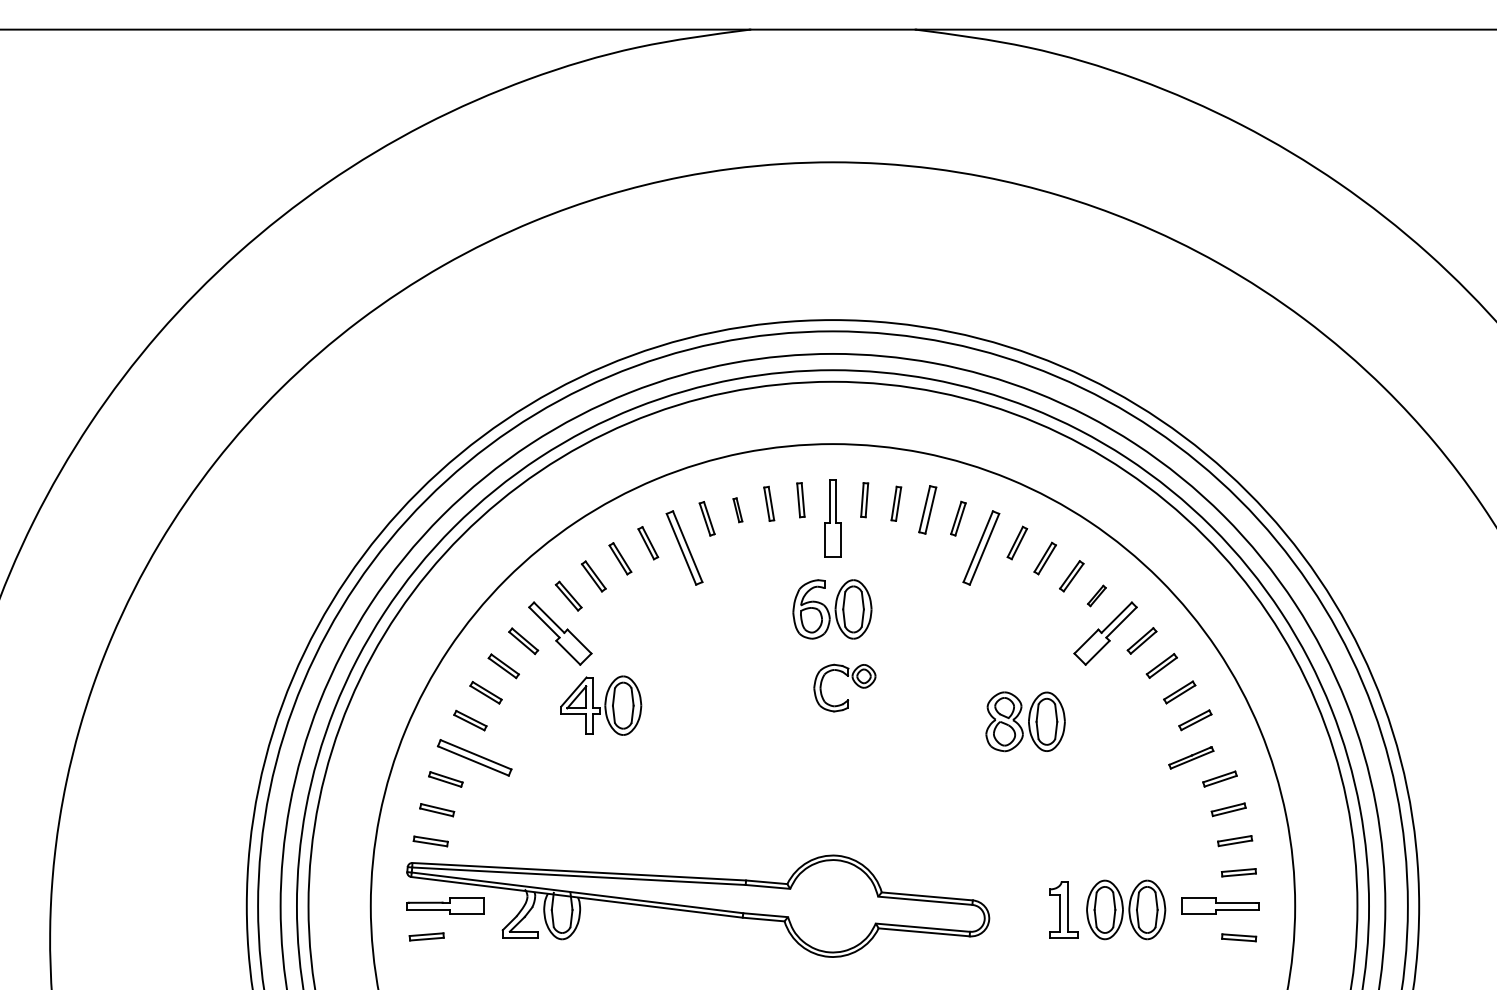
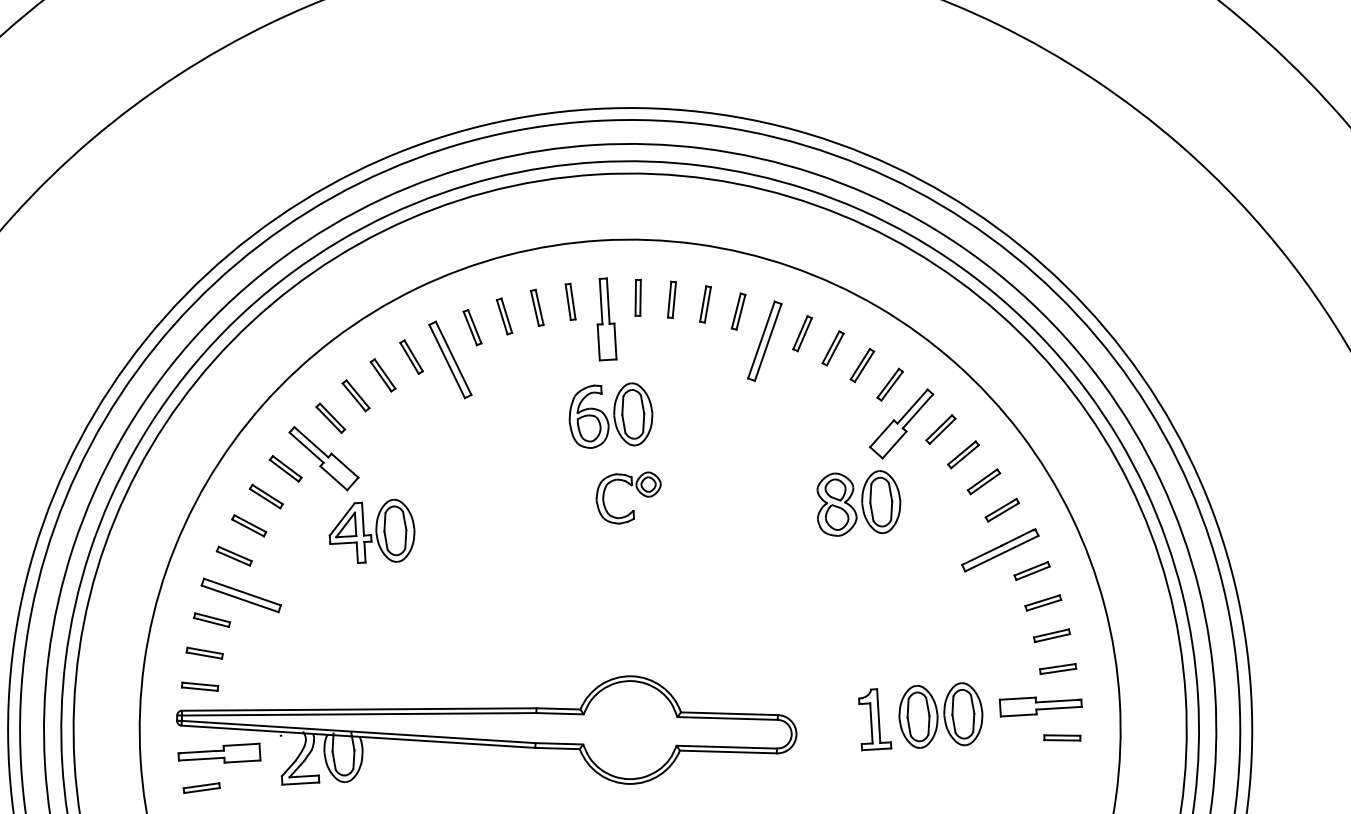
part: (737, 510) -> (504, 316), size x1.43
part: (927, 510) -> (705, 304), size x0.71
part: (1096, 595) -> (889, 384), size x1.43
part: (1025, 721) -> (858, 503), moved
part: (1191, 757) -> (1000, 549), size x1.67

